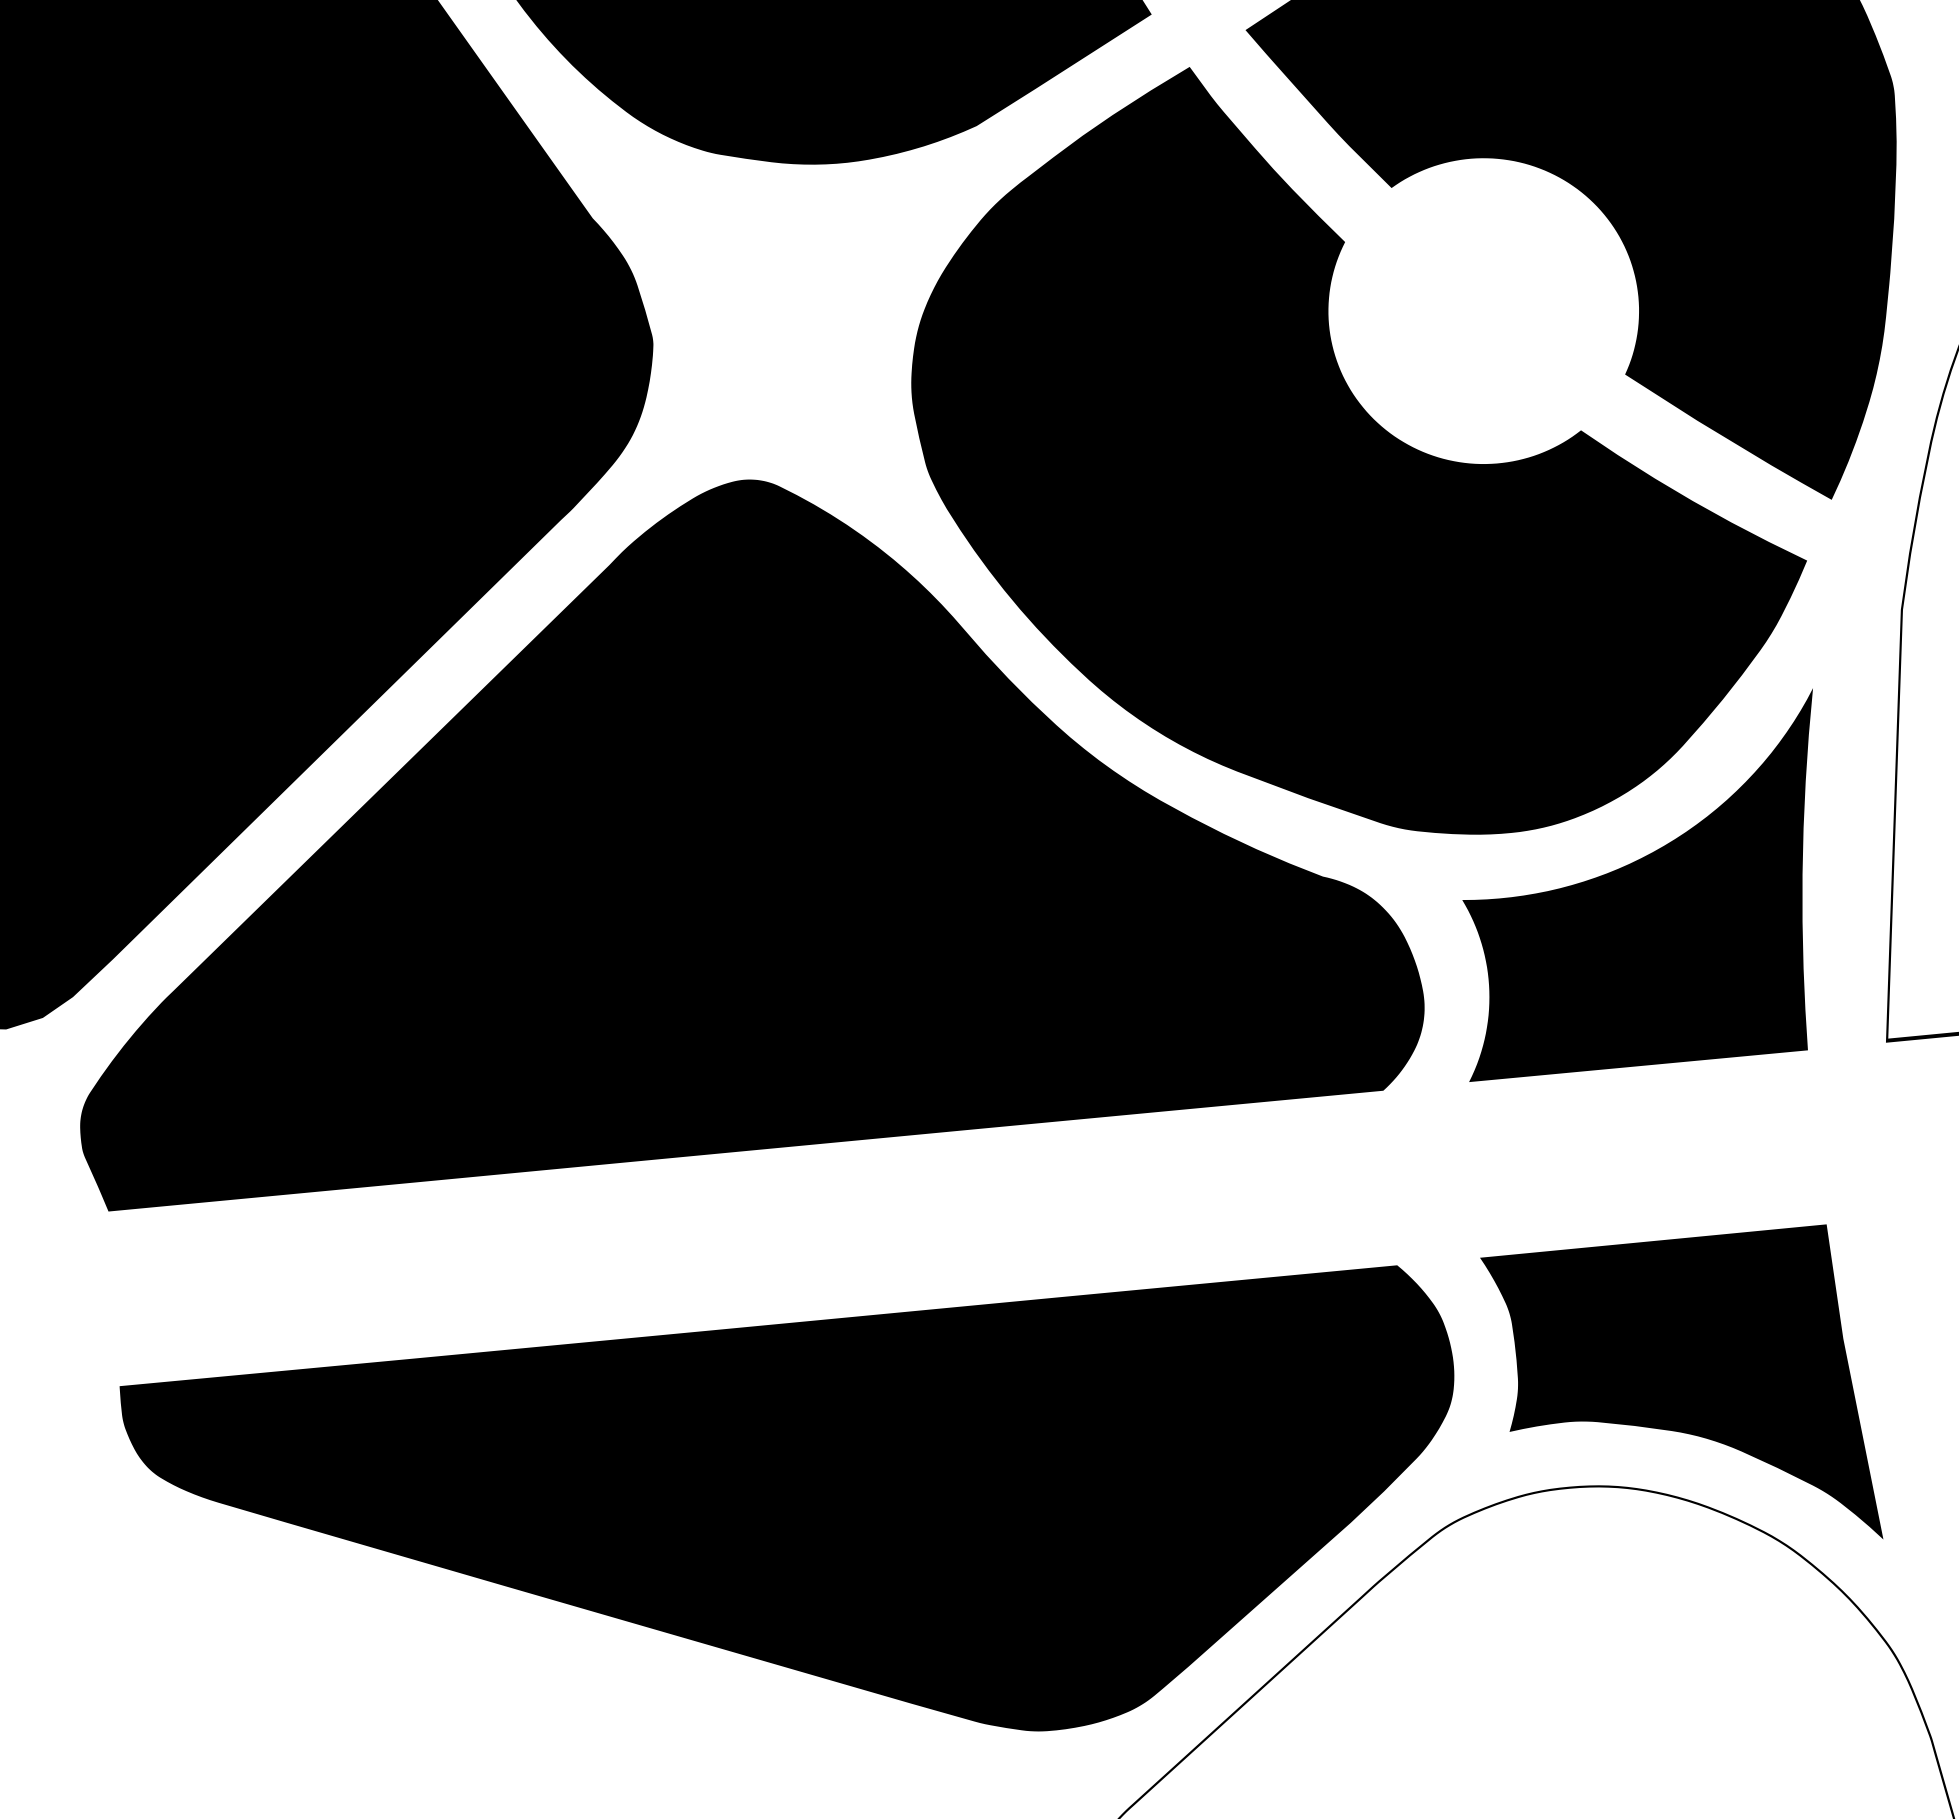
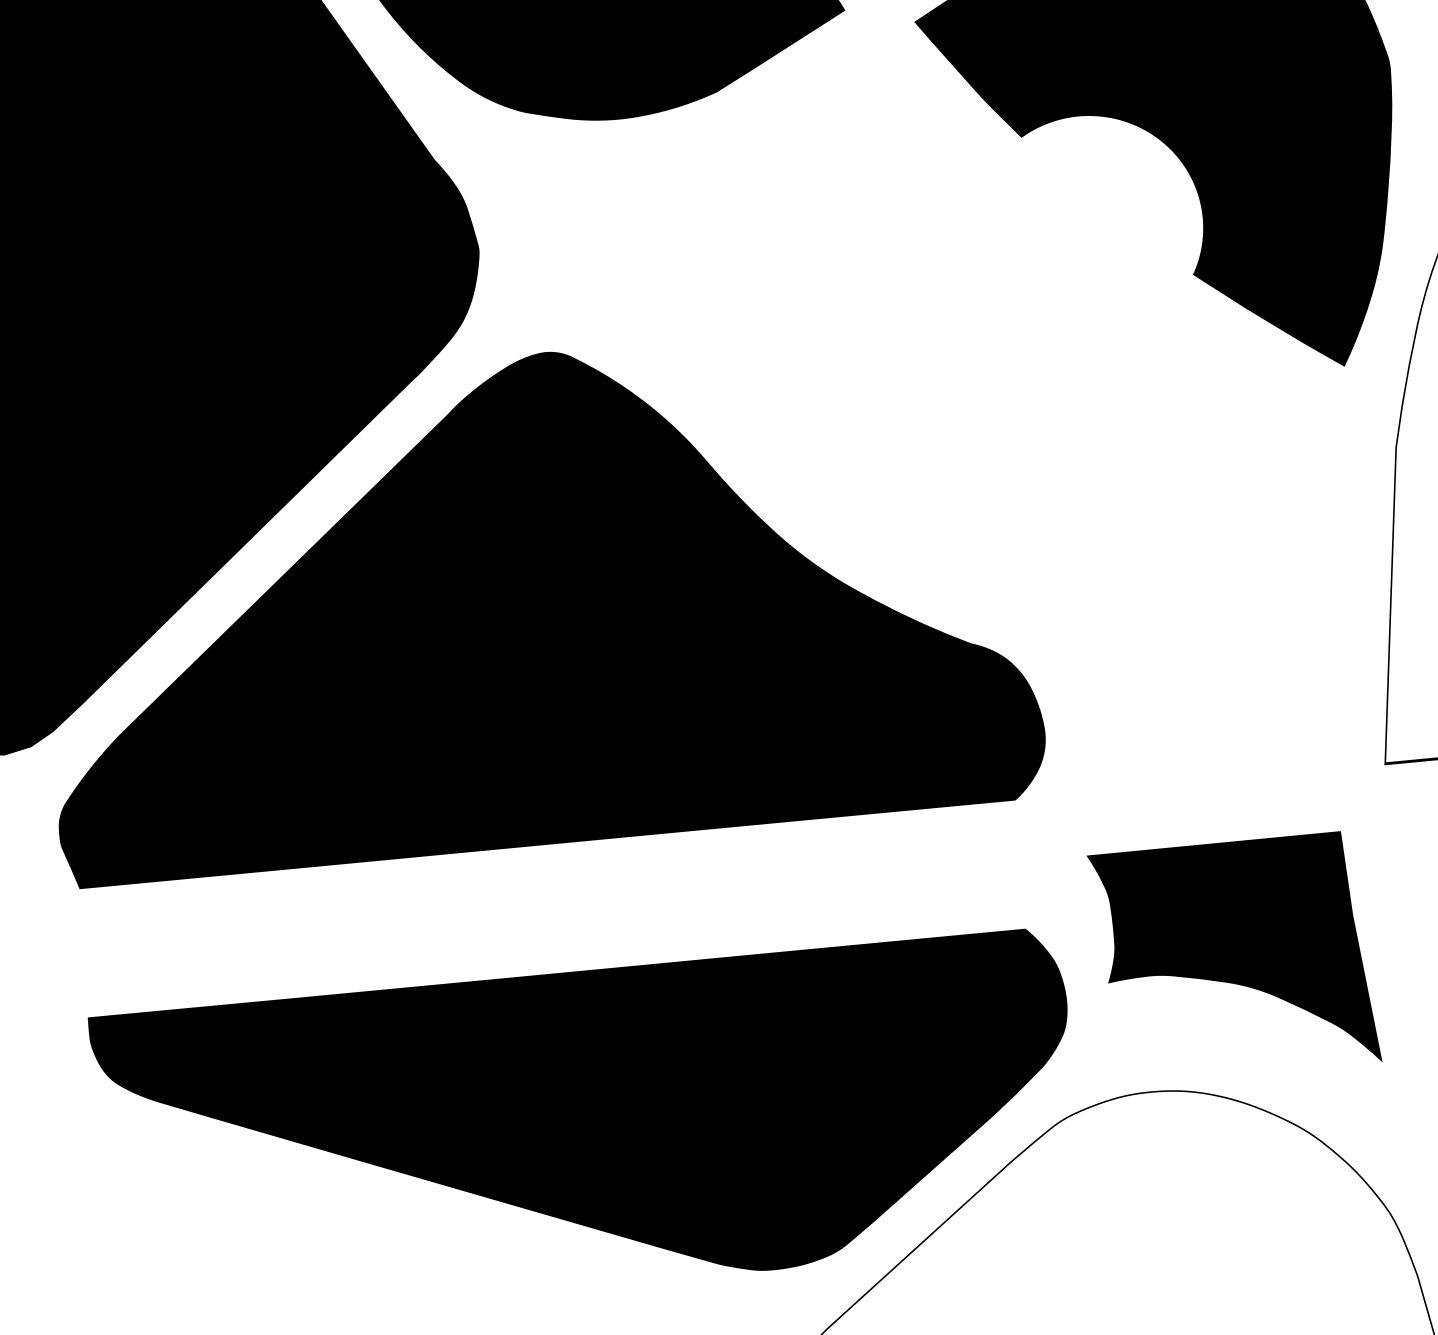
fill: (1359, 450) -> (997, 330), removed
fill: (1637, 885) -> (1202, 649), removed
part: (1681, 1381) -> (1234, 946), moved

